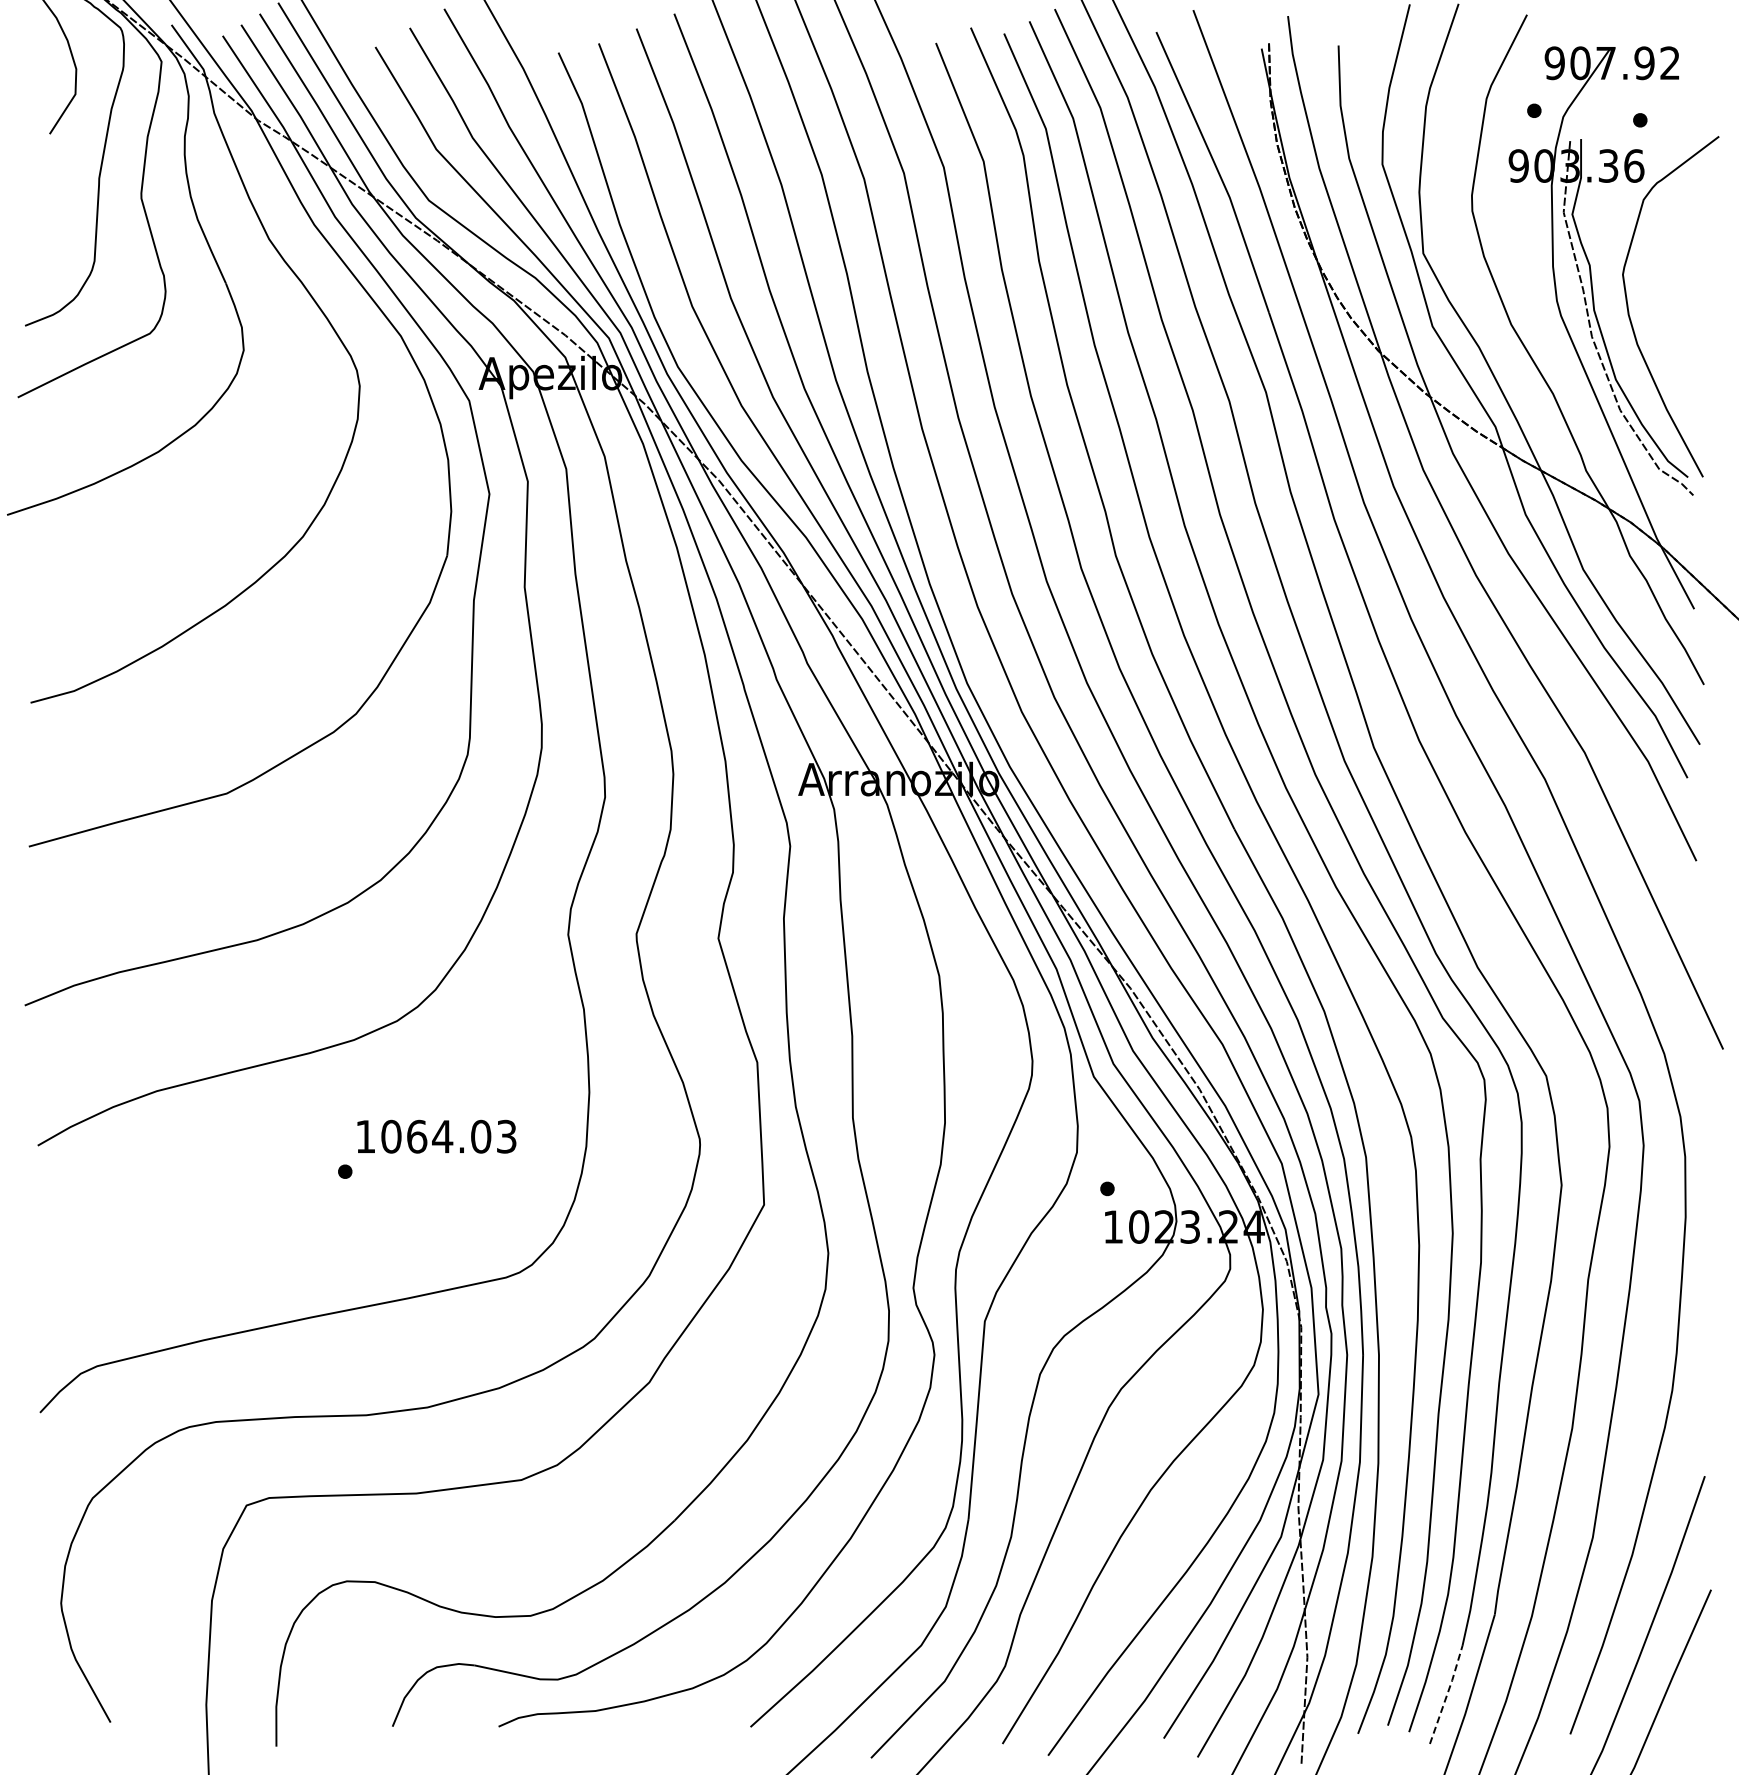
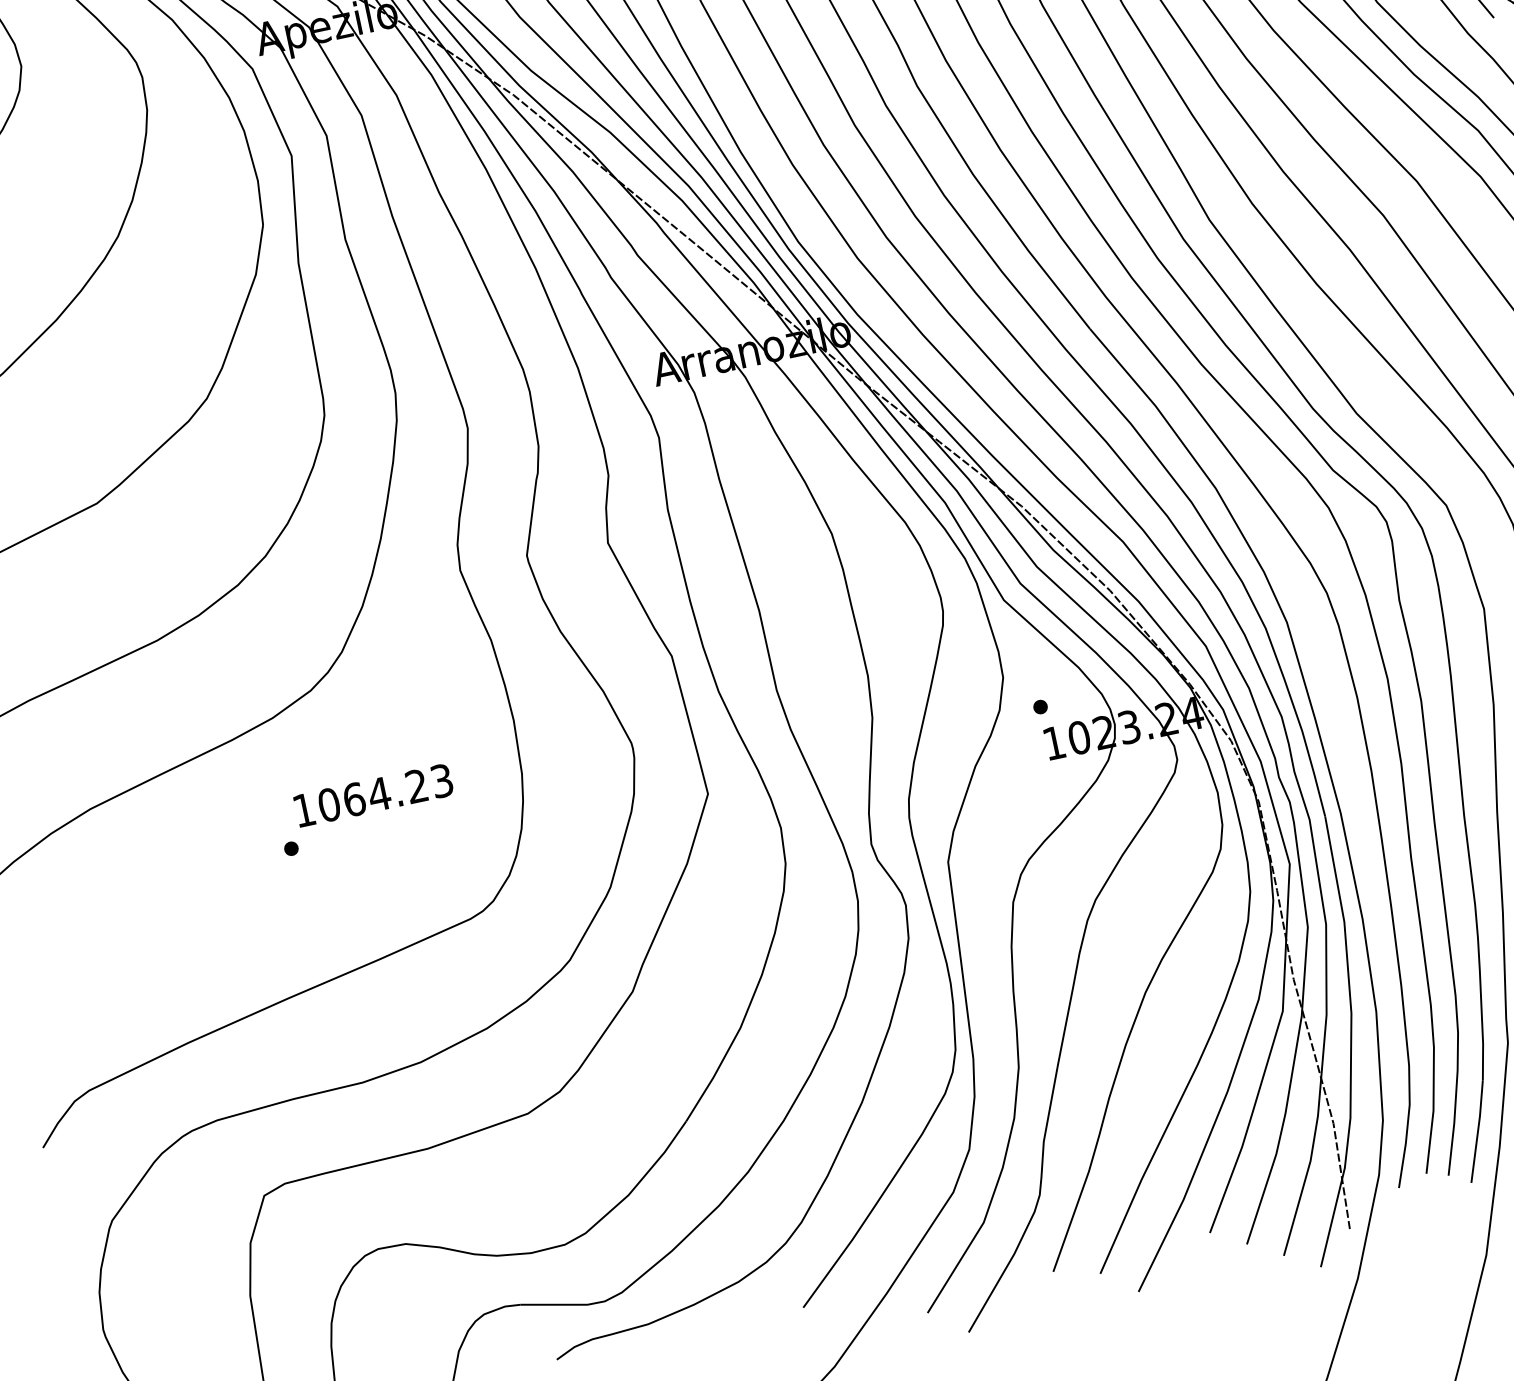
text: (481, 1136) -> (417, 785), 1064.03 -> 1064.23
line: (1447, 1694) -> (1478, 1130), dashed -> solid

